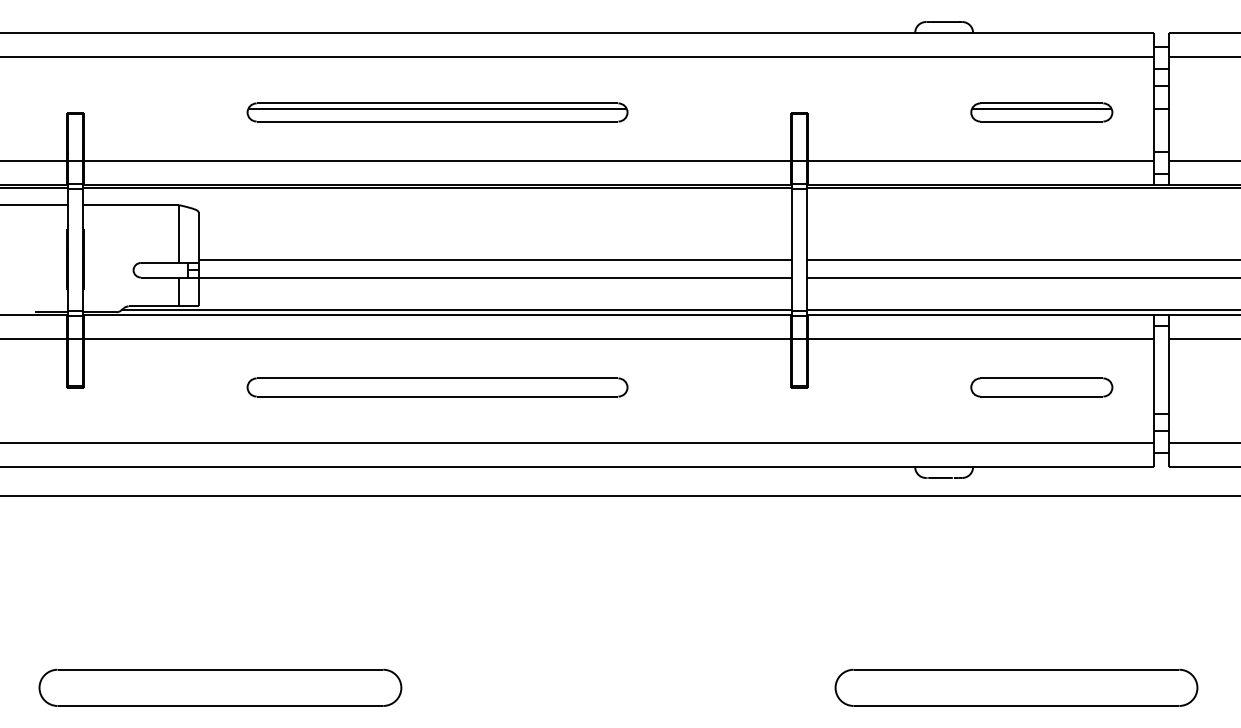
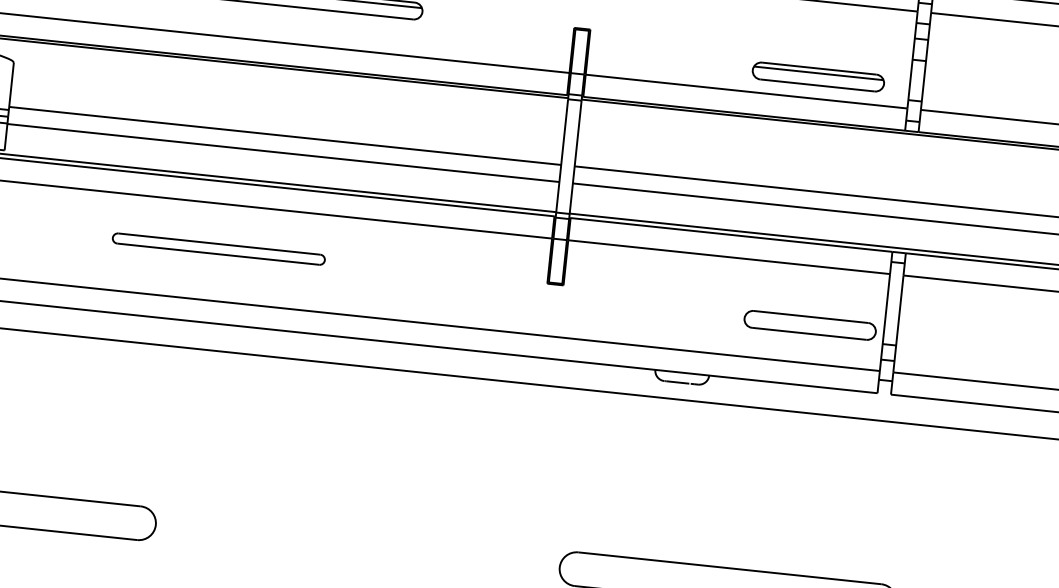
part: (1041, 112) -> (818, 77), moved
part: (437, 387) -> (218, 249), size x0.6
part: (1041, 387) -> (809, 325), moved

